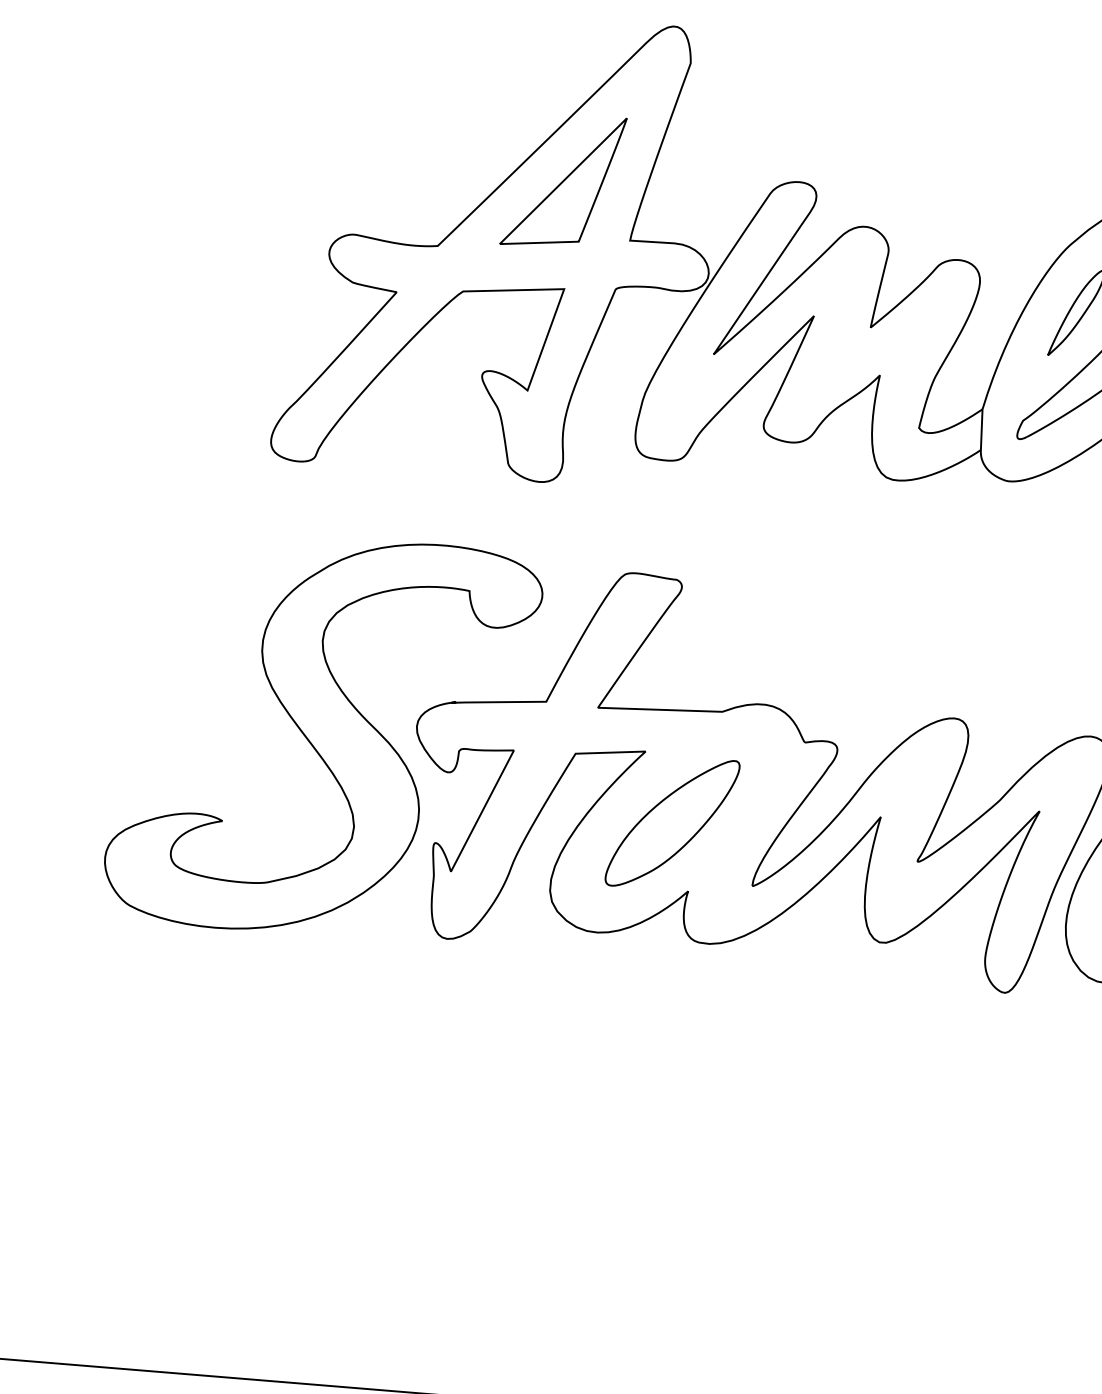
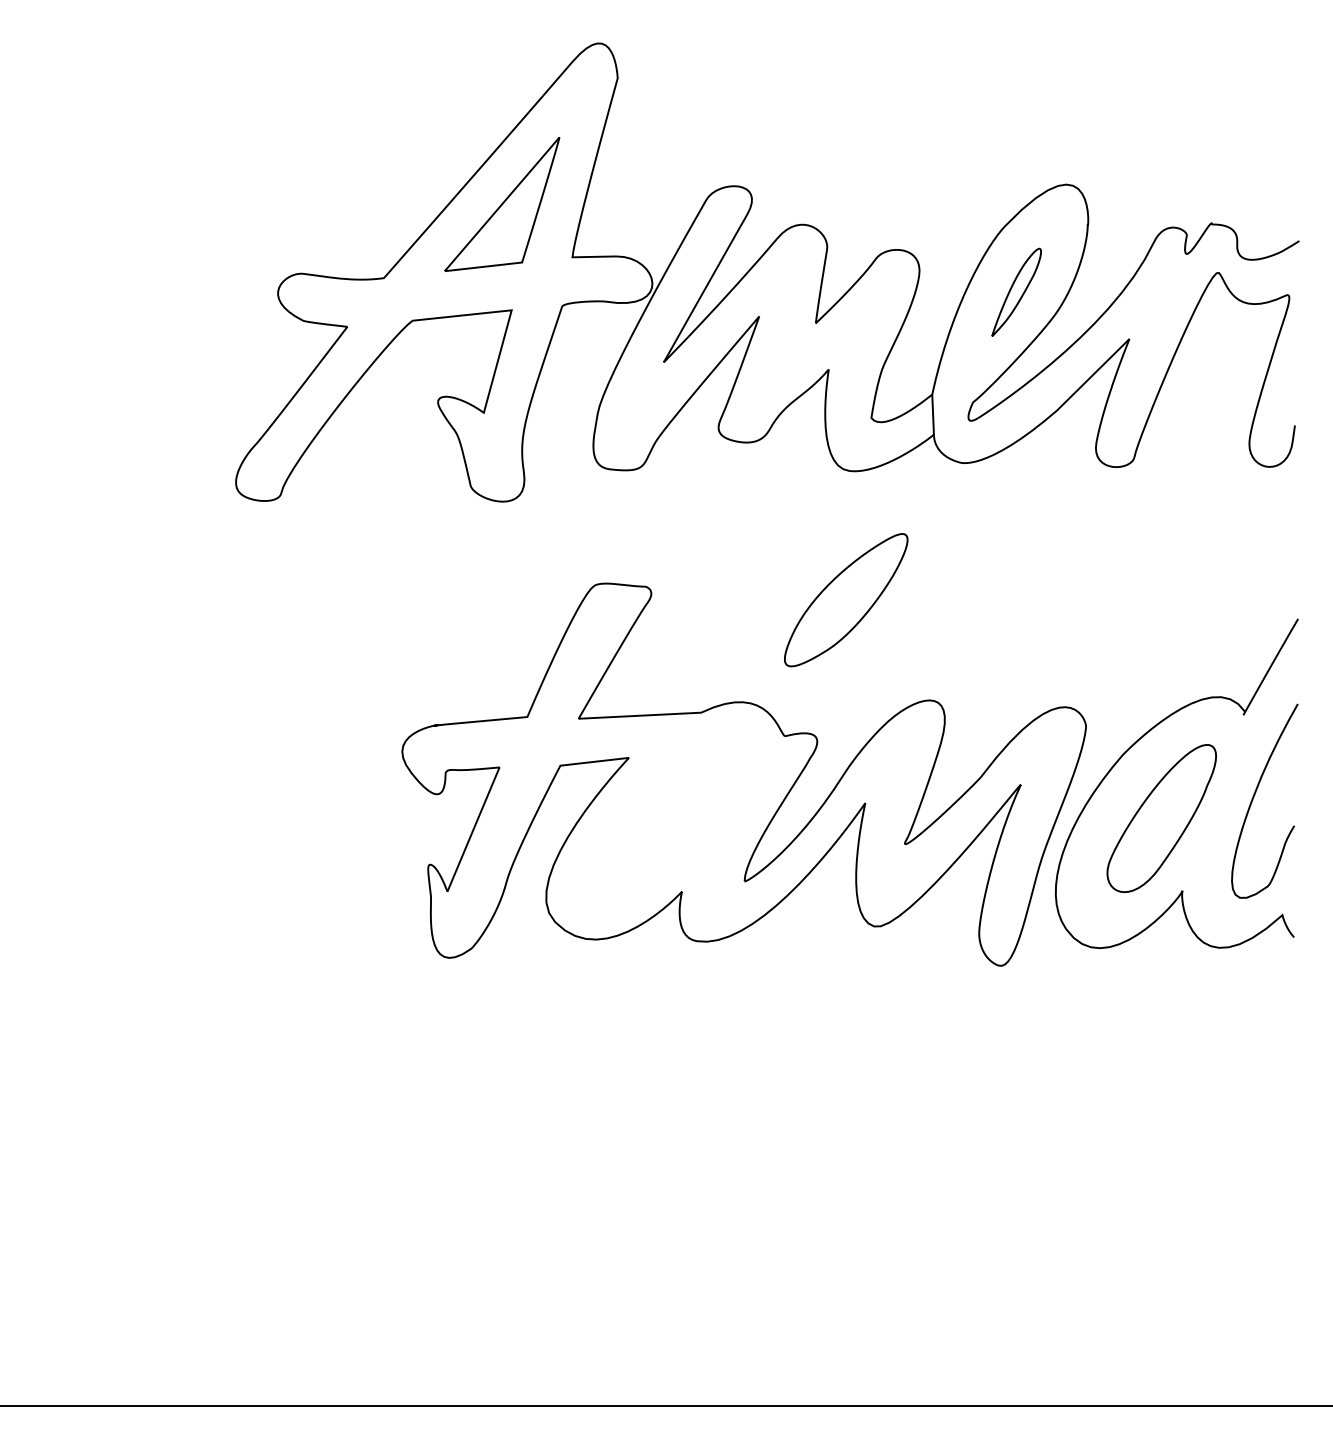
part: (322, 735) -> (310, 768), removed
part: (672, 823) -> (846, 600), moved

